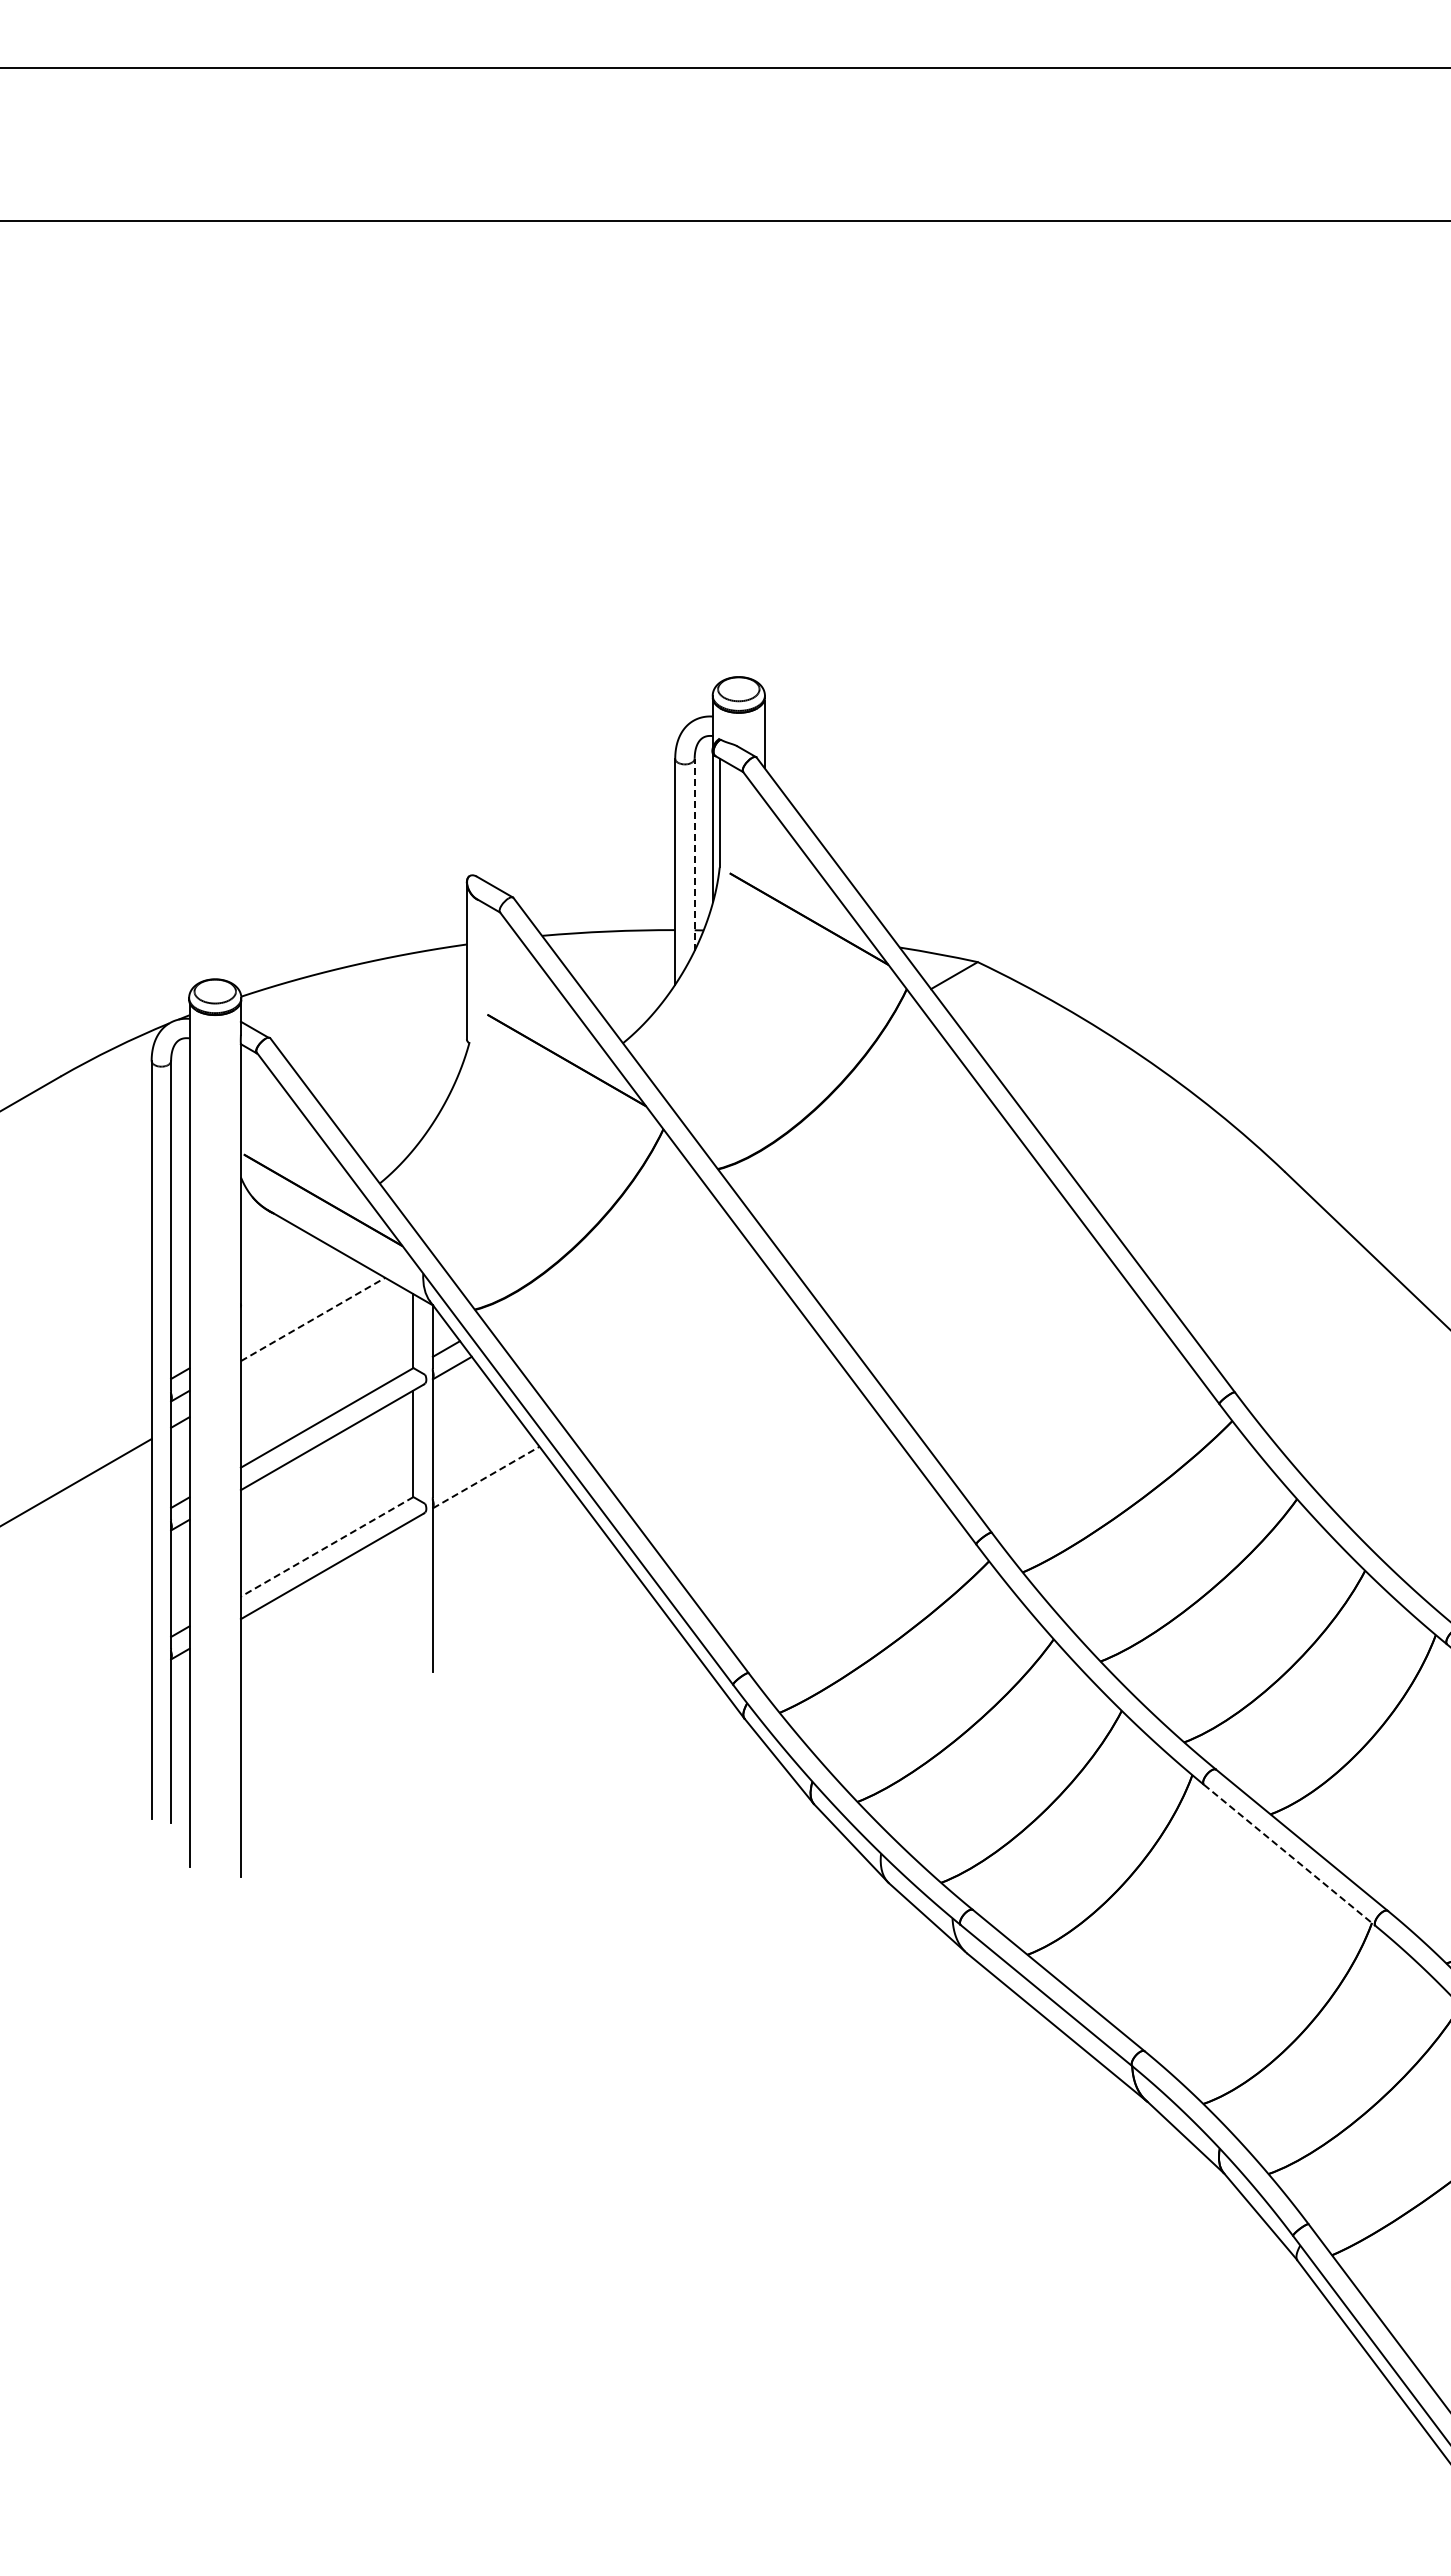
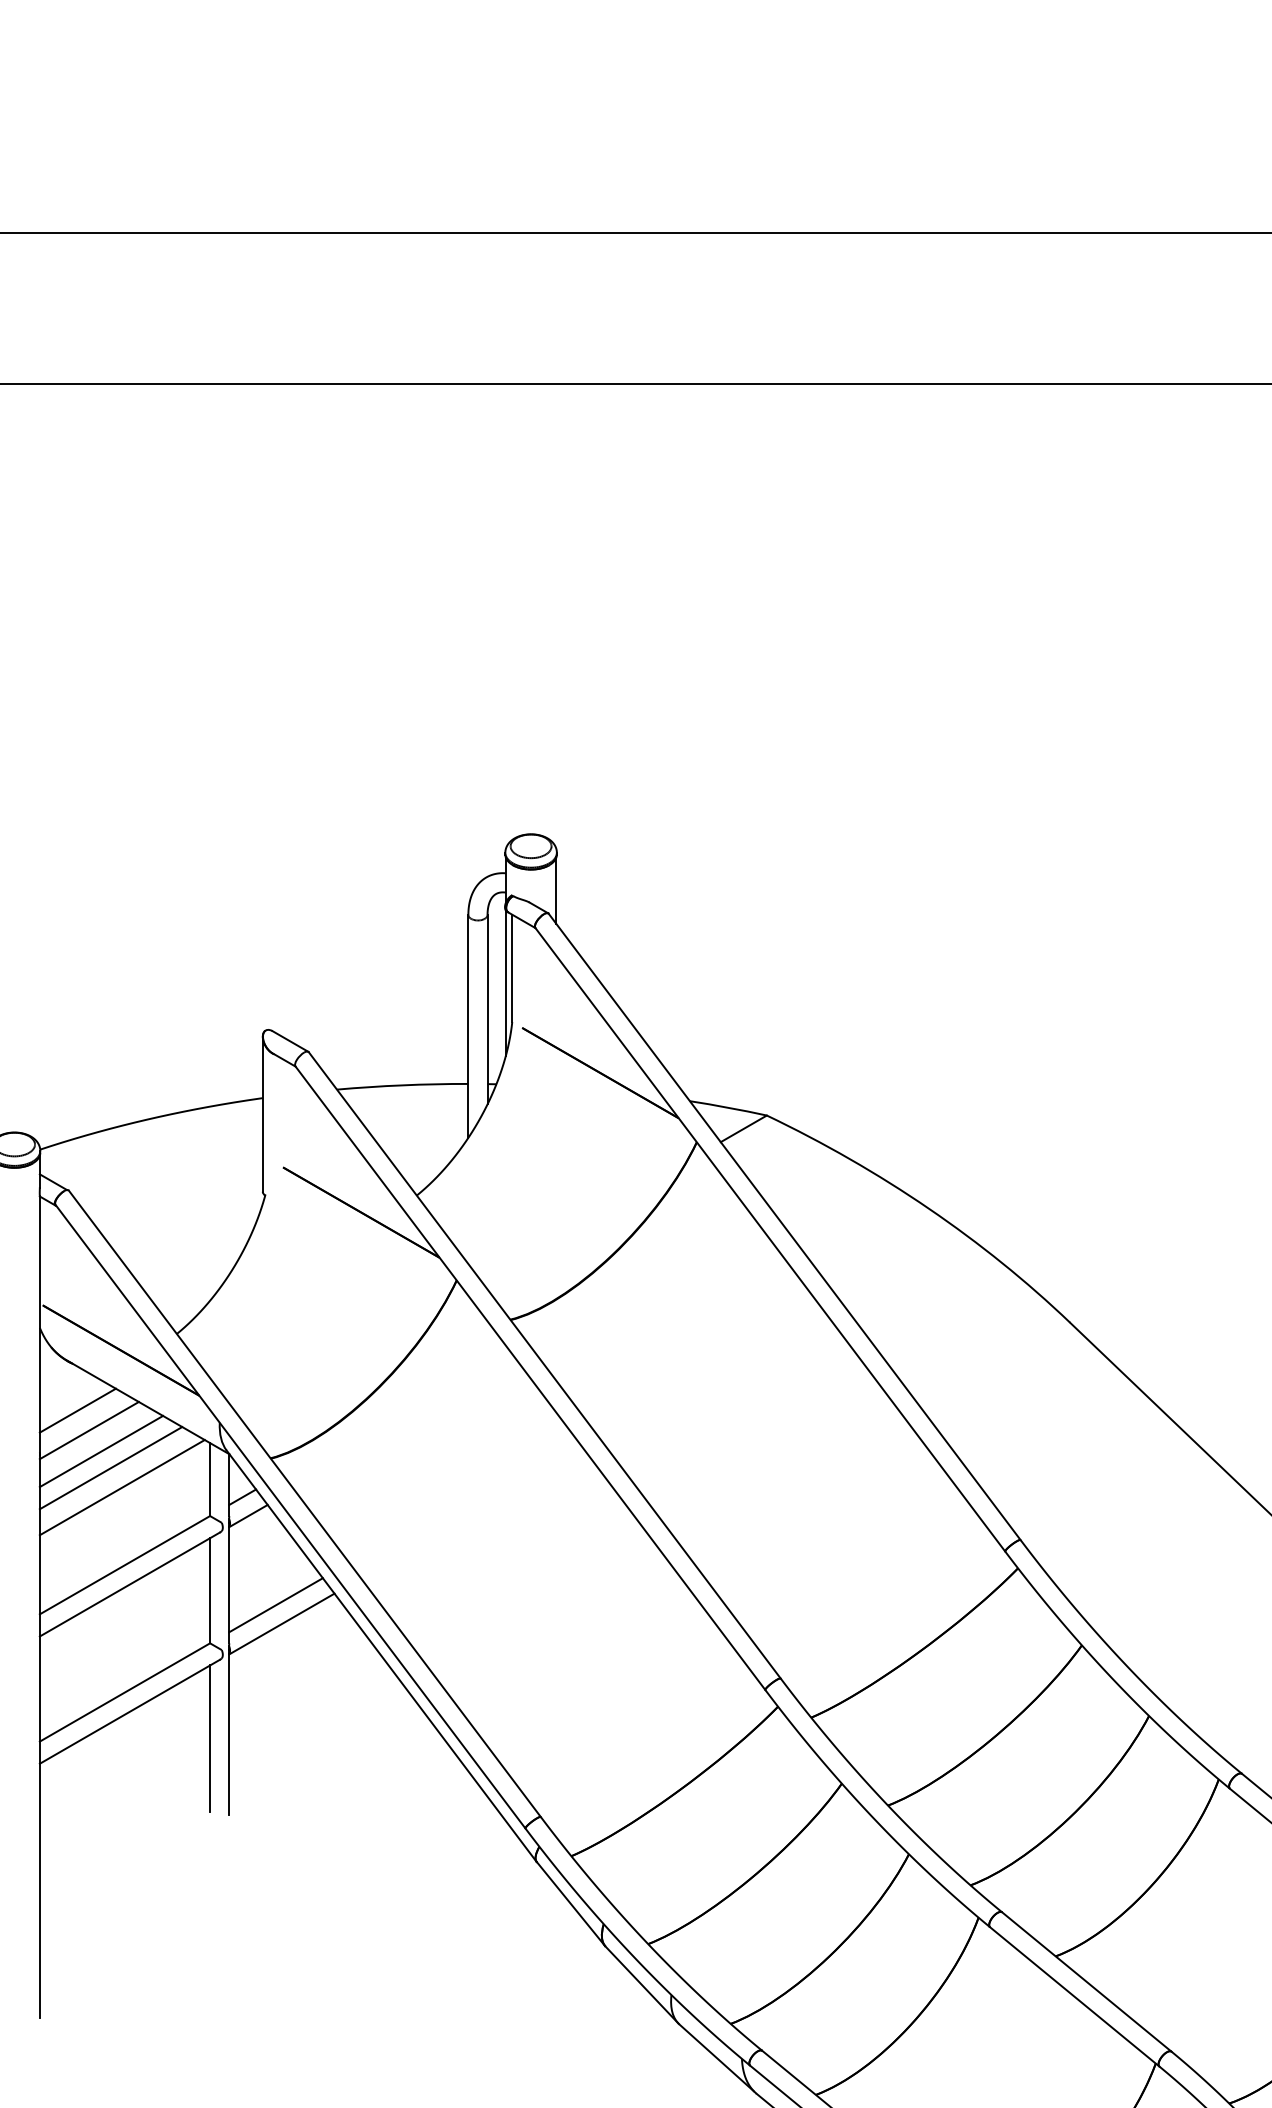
line: (694, 854) -> (487, 1009), dashed -> solid
line: (279, 1261) -> (77, 1410), added
line: (290, 1281) -> (88, 1430), added
line: (302, 1302) -> (100, 1451), added
line: (313, 1319) -> (111, 1468), dashed -> solid
line: (324, 1339) -> (122, 1487), added
line: (479, 1458) -> (275, 1605), added
line: (486, 1477) -> (282, 1624), dashed -> solid
line: (327, 1546) -> (125, 1692), dashed -> solid
line: (413, 1593) -> (210, 1738), added
line: (1290, 1855) -> (1075, 1996), dashed -> solid

